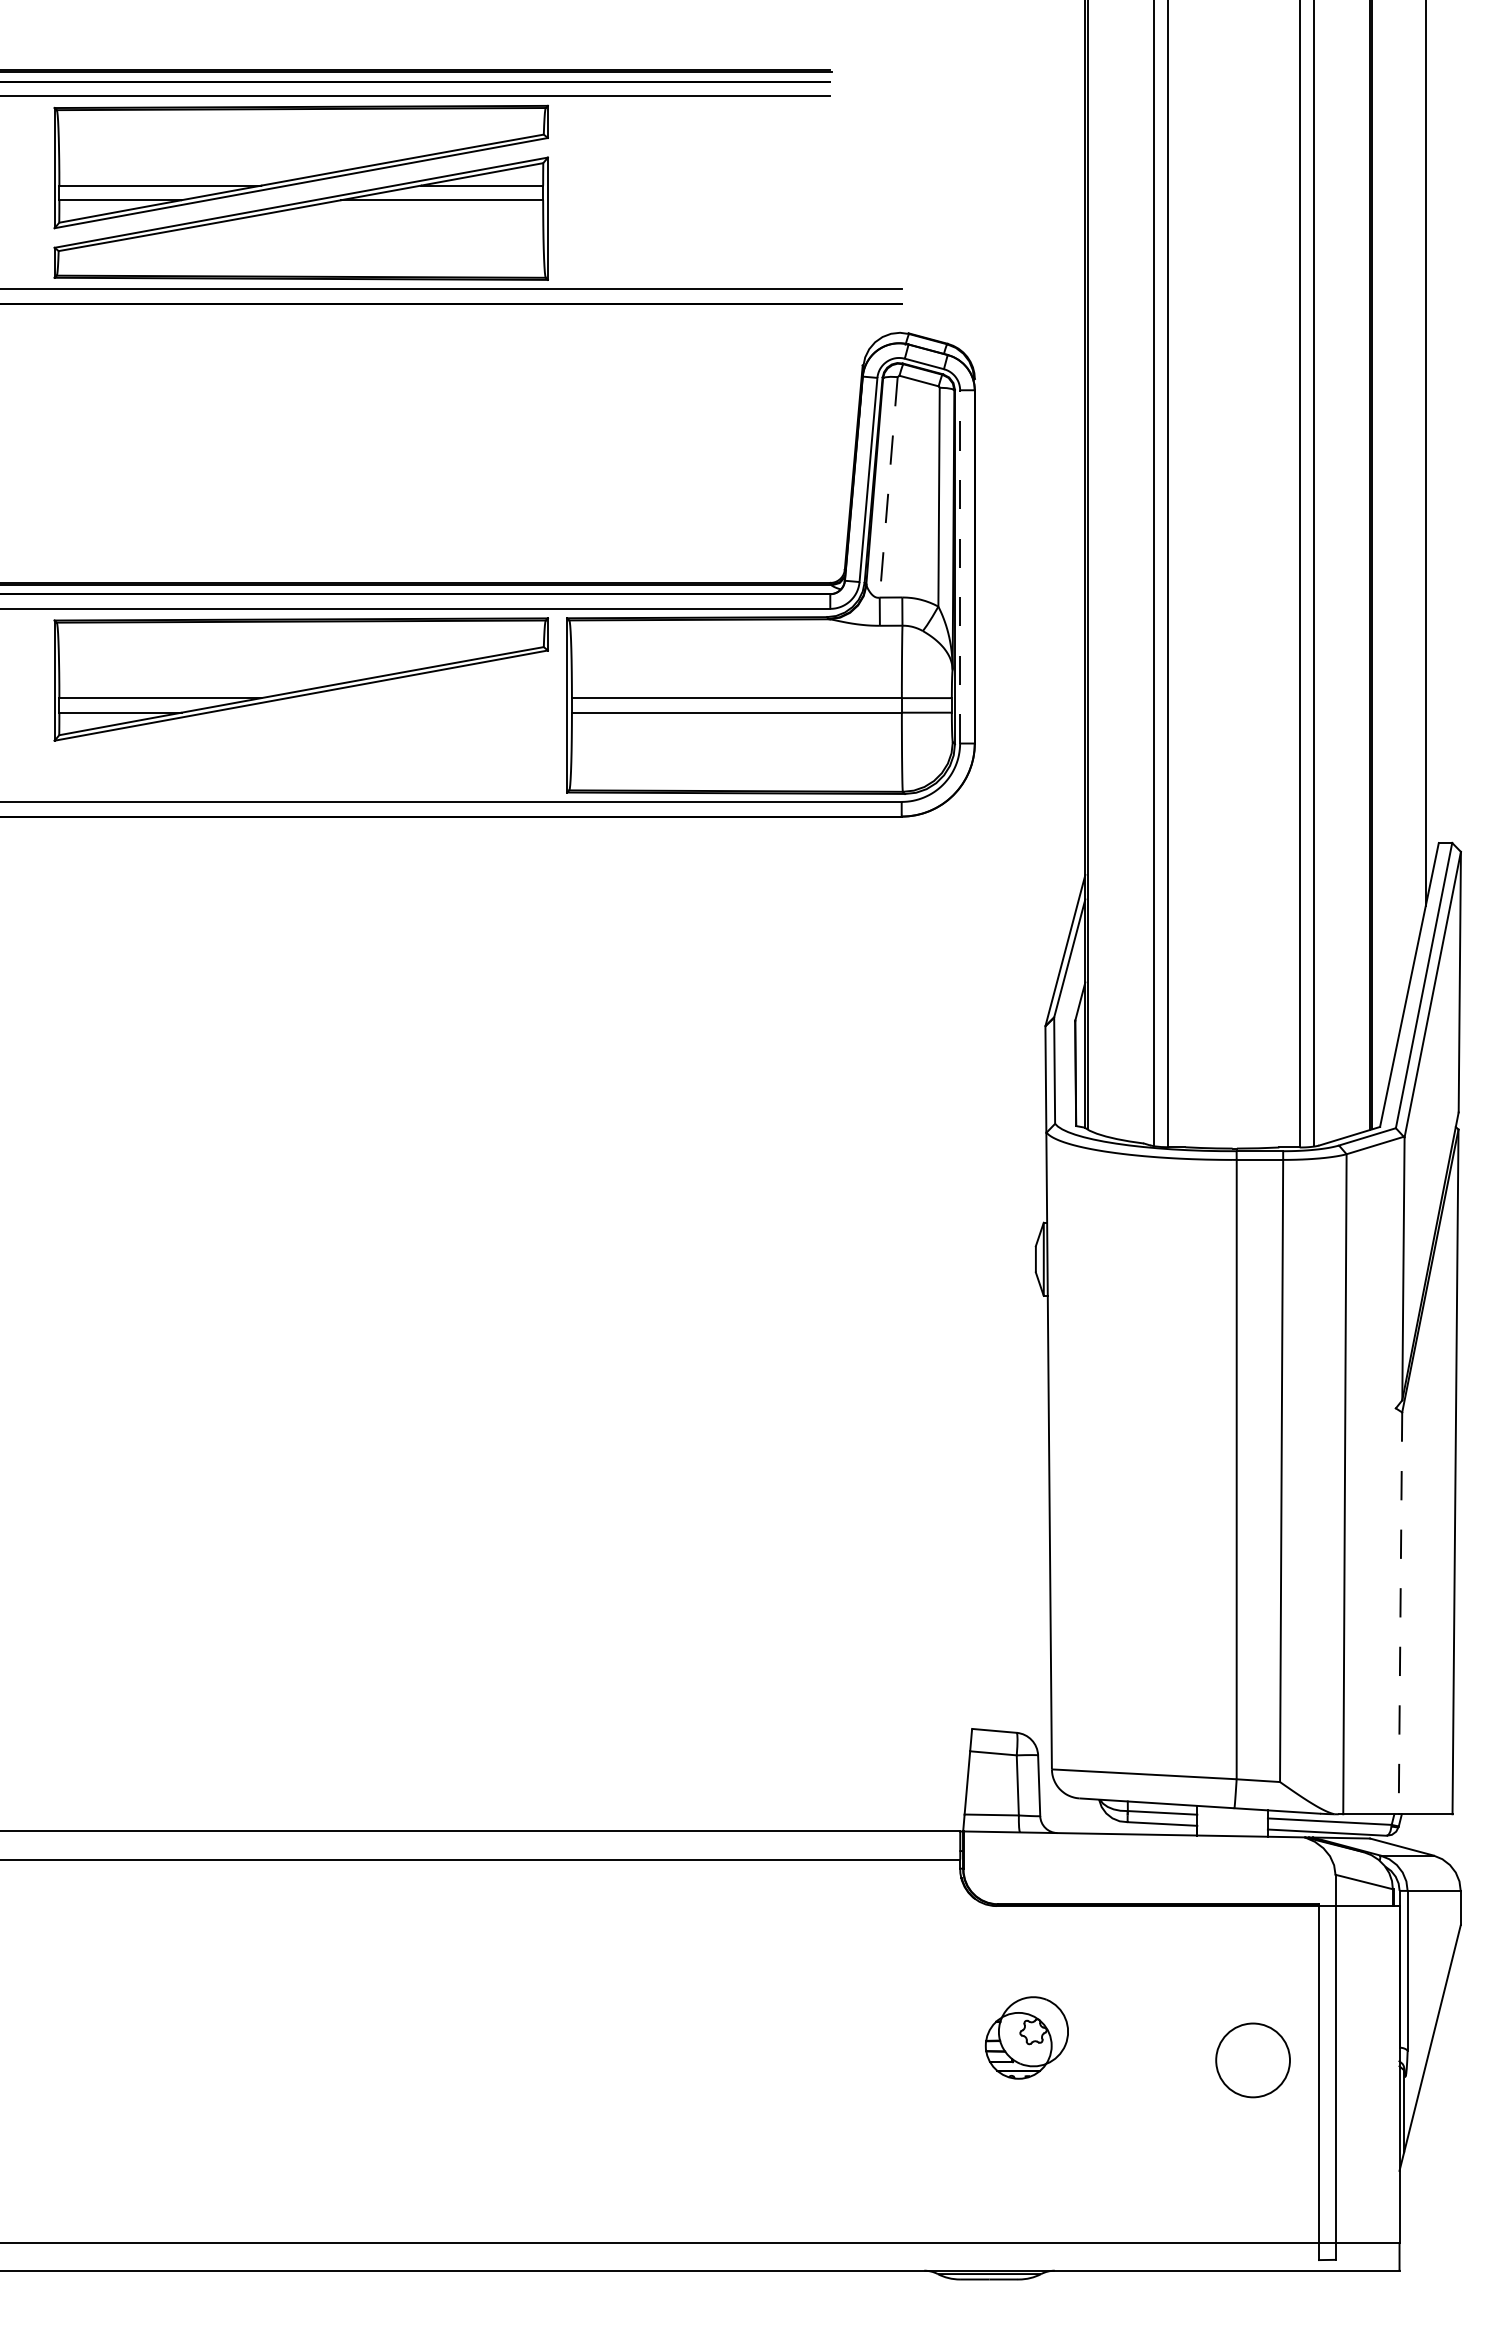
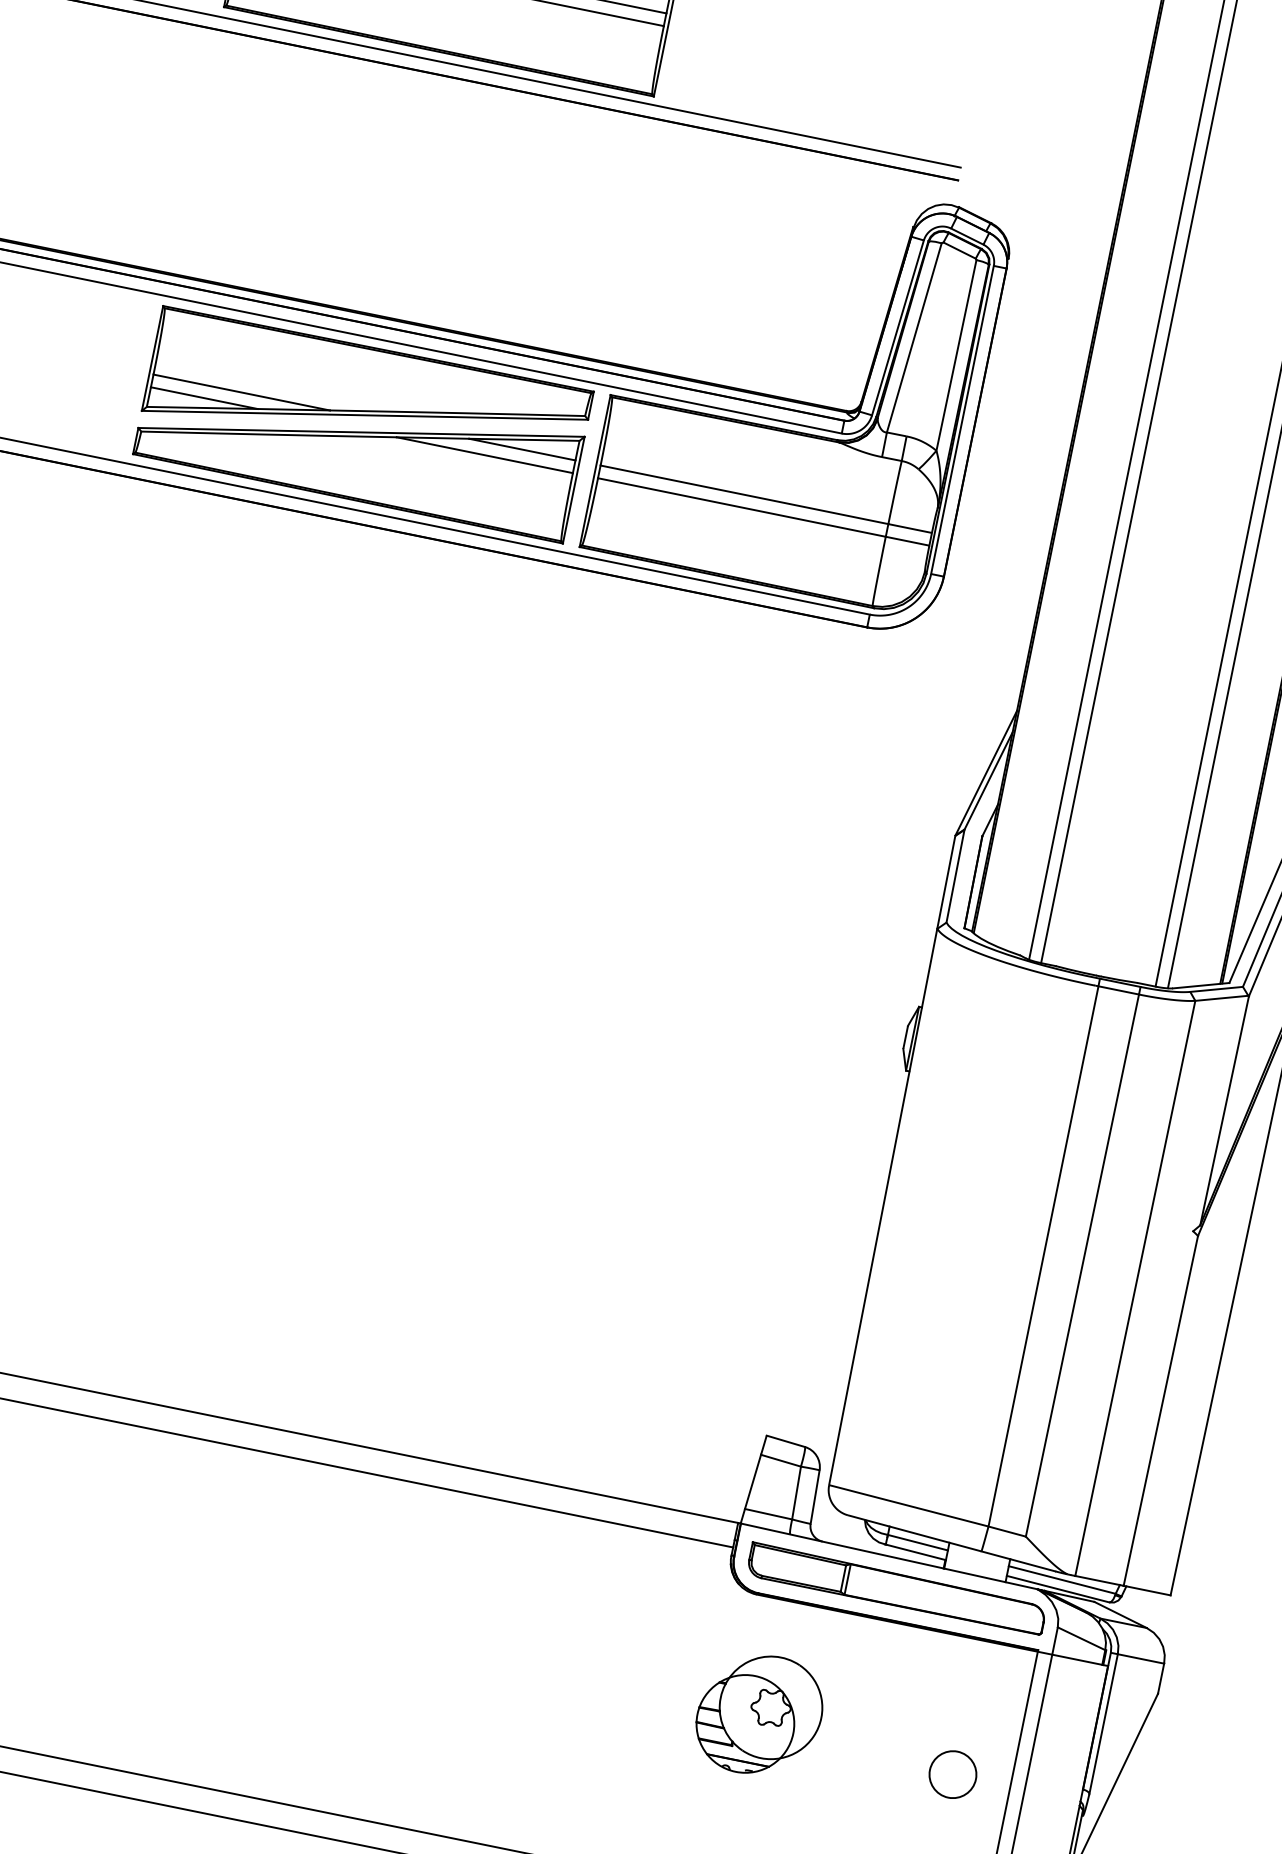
line: (888, 487) -> (914, 338), dashed -> solid
line: (960, 566) -> (962, 419), dashed -> solid
part: (300, 731) -> (357, 446), added
line: (1400, 1613) -> (1160, 1410), dashed -> solid
part: (1149, 1867) -> (896, 1588), added
part: (1026, 2037) -> (759, 1714), size x1.67
circle: (1252, 2060) -> (952, 1774), size x0.71

